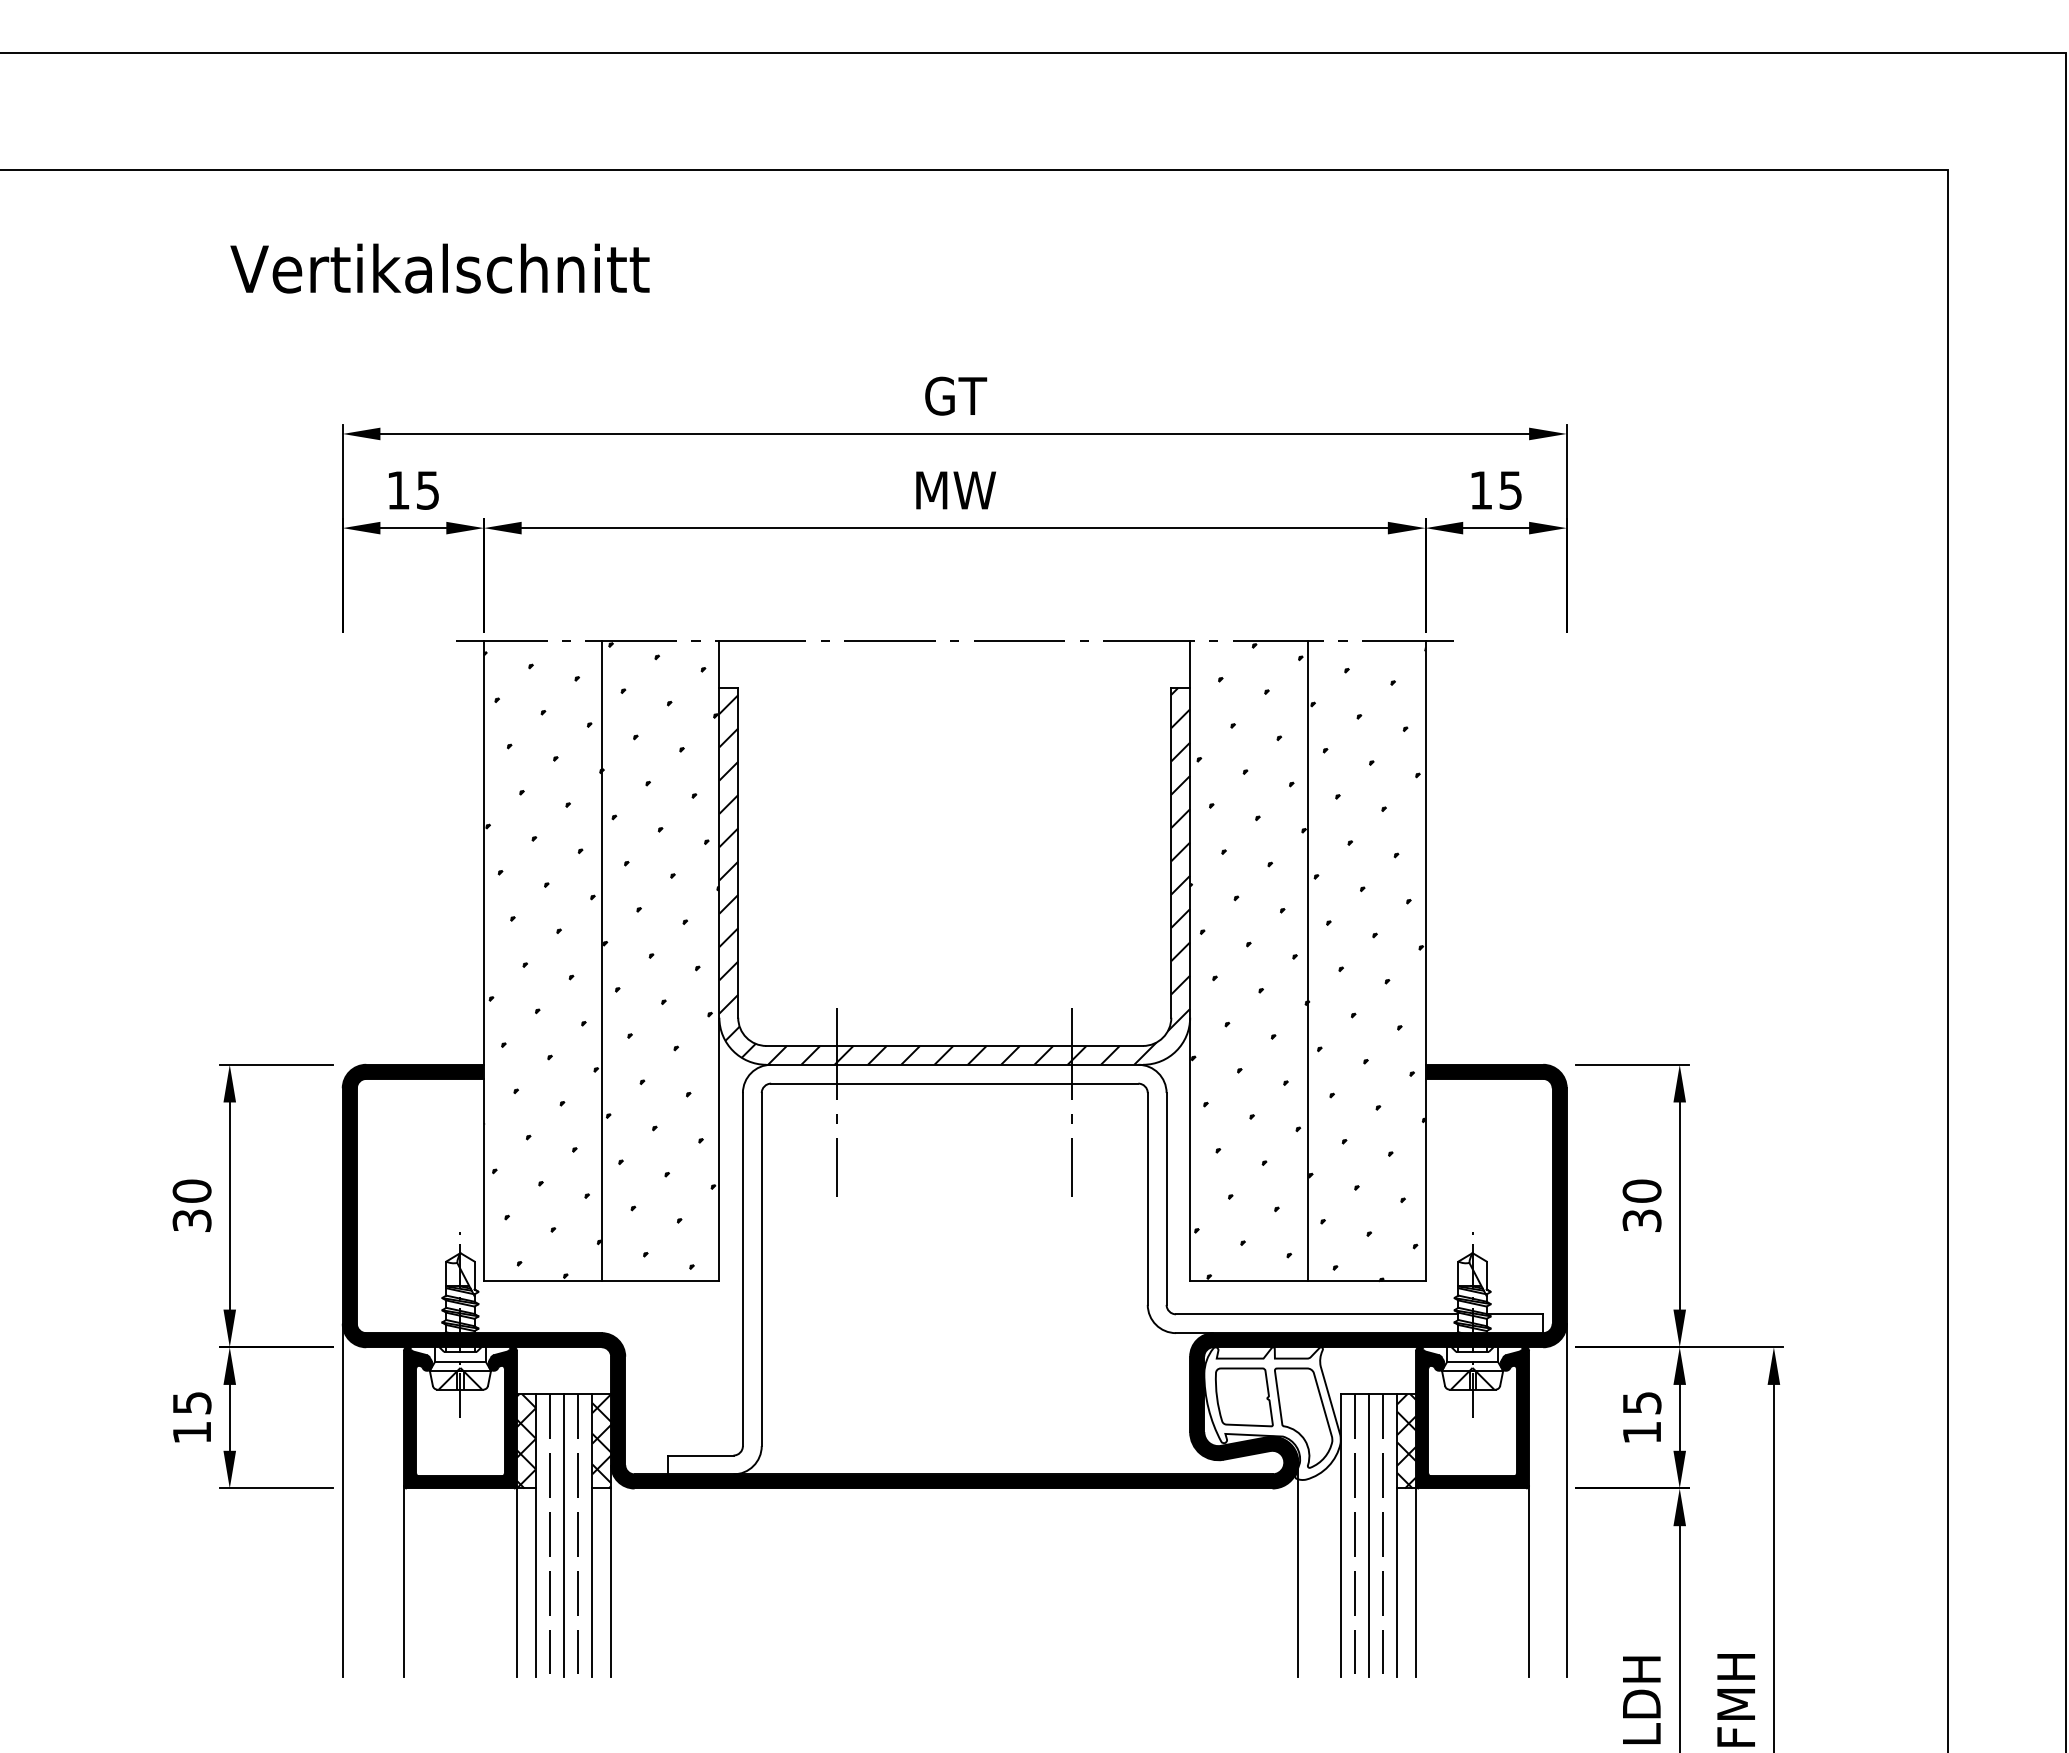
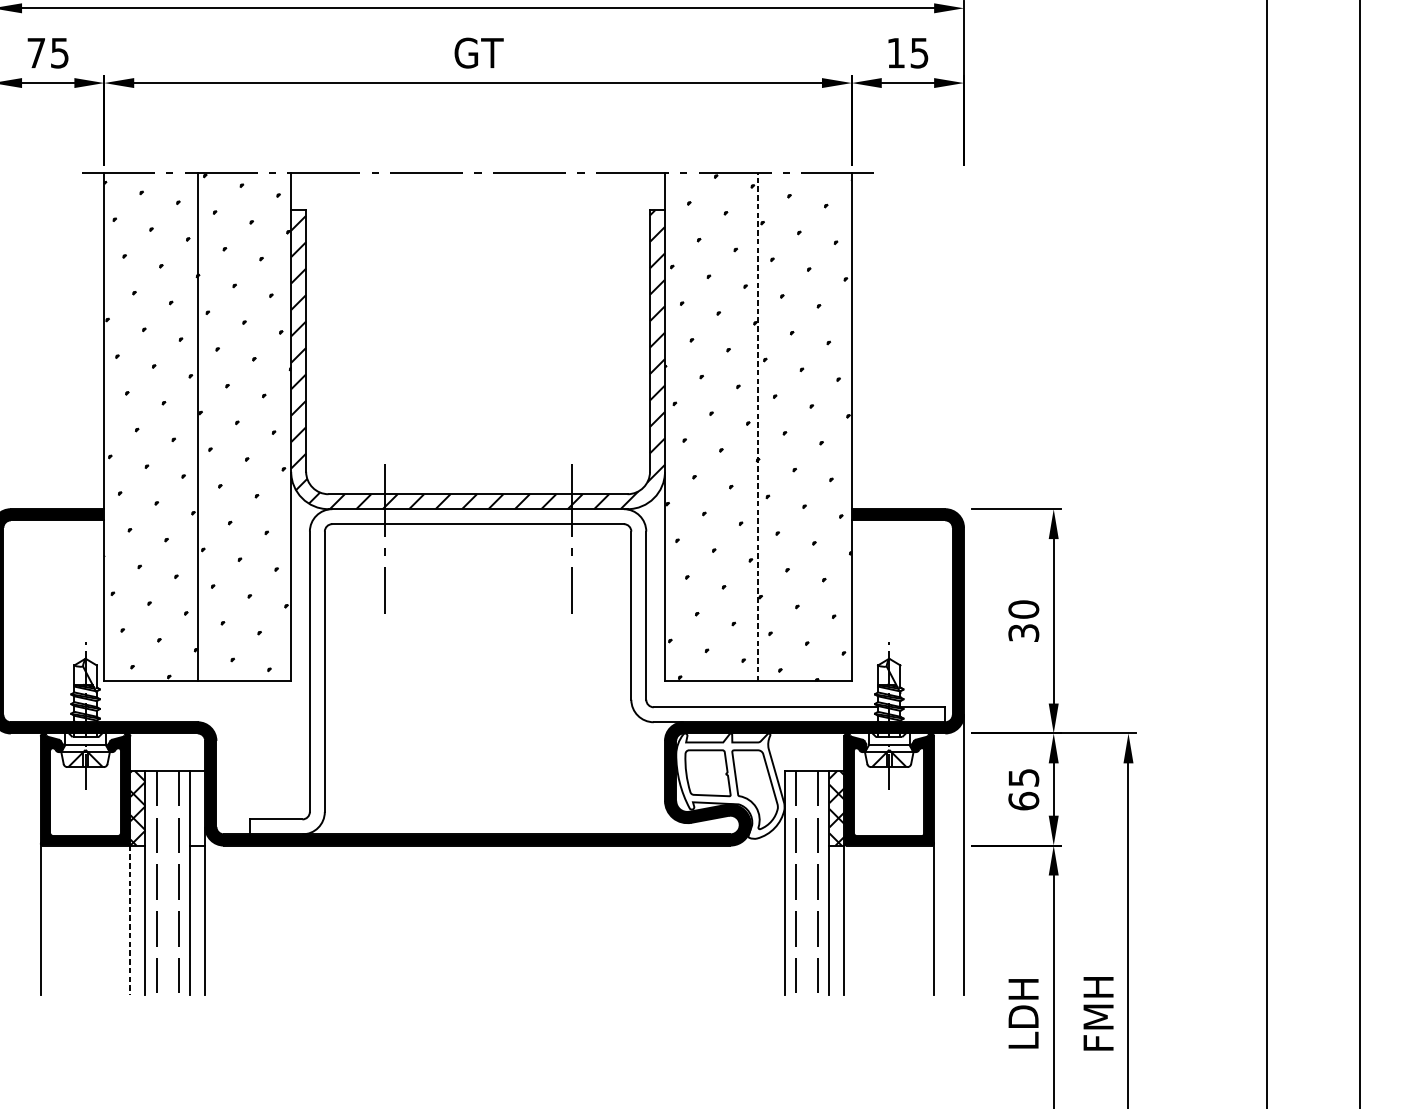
text: (398, 490) -> (36, 53), 15 -> 75
text: (955, 490) -> (478, 53), MW -> GT
line: (1307, 960) -> (758, 426), solid -> dashed
text: (1641, 1432) -> (1023, 801), 15 -> 65
hatch: (601, 1441) -> (197, 808), removed
line: (564, 1535) -> (168, 882), removed
line: (1369, 1535) -> (807, 882), removed
line: (1298, 1569) -> (751, 909), removed
line: (516, 1583) -> (130, 921), solid -> dashed

